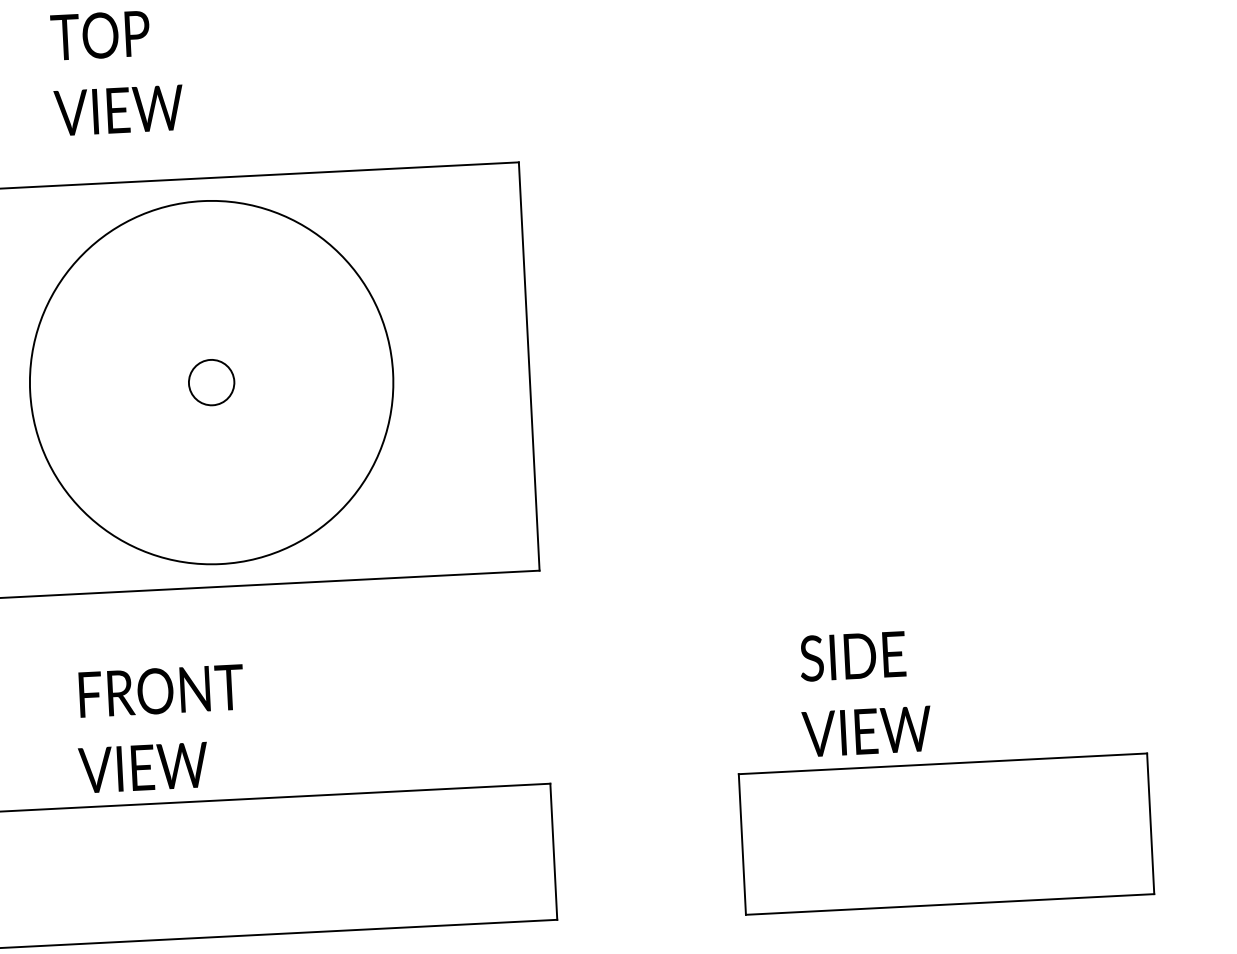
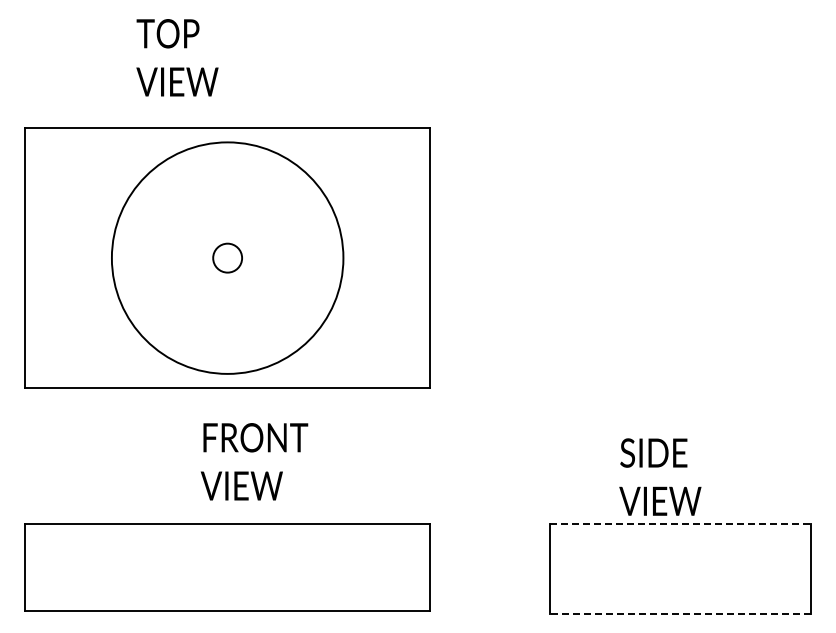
text: (865, 692) -> (660, 476), moved
text: (161, 728) -> (254, 461), moved
line: (944, 764) -> (681, 524), solid -> dashed
line: (949, 905) -> (680, 614), solid -> dashed

